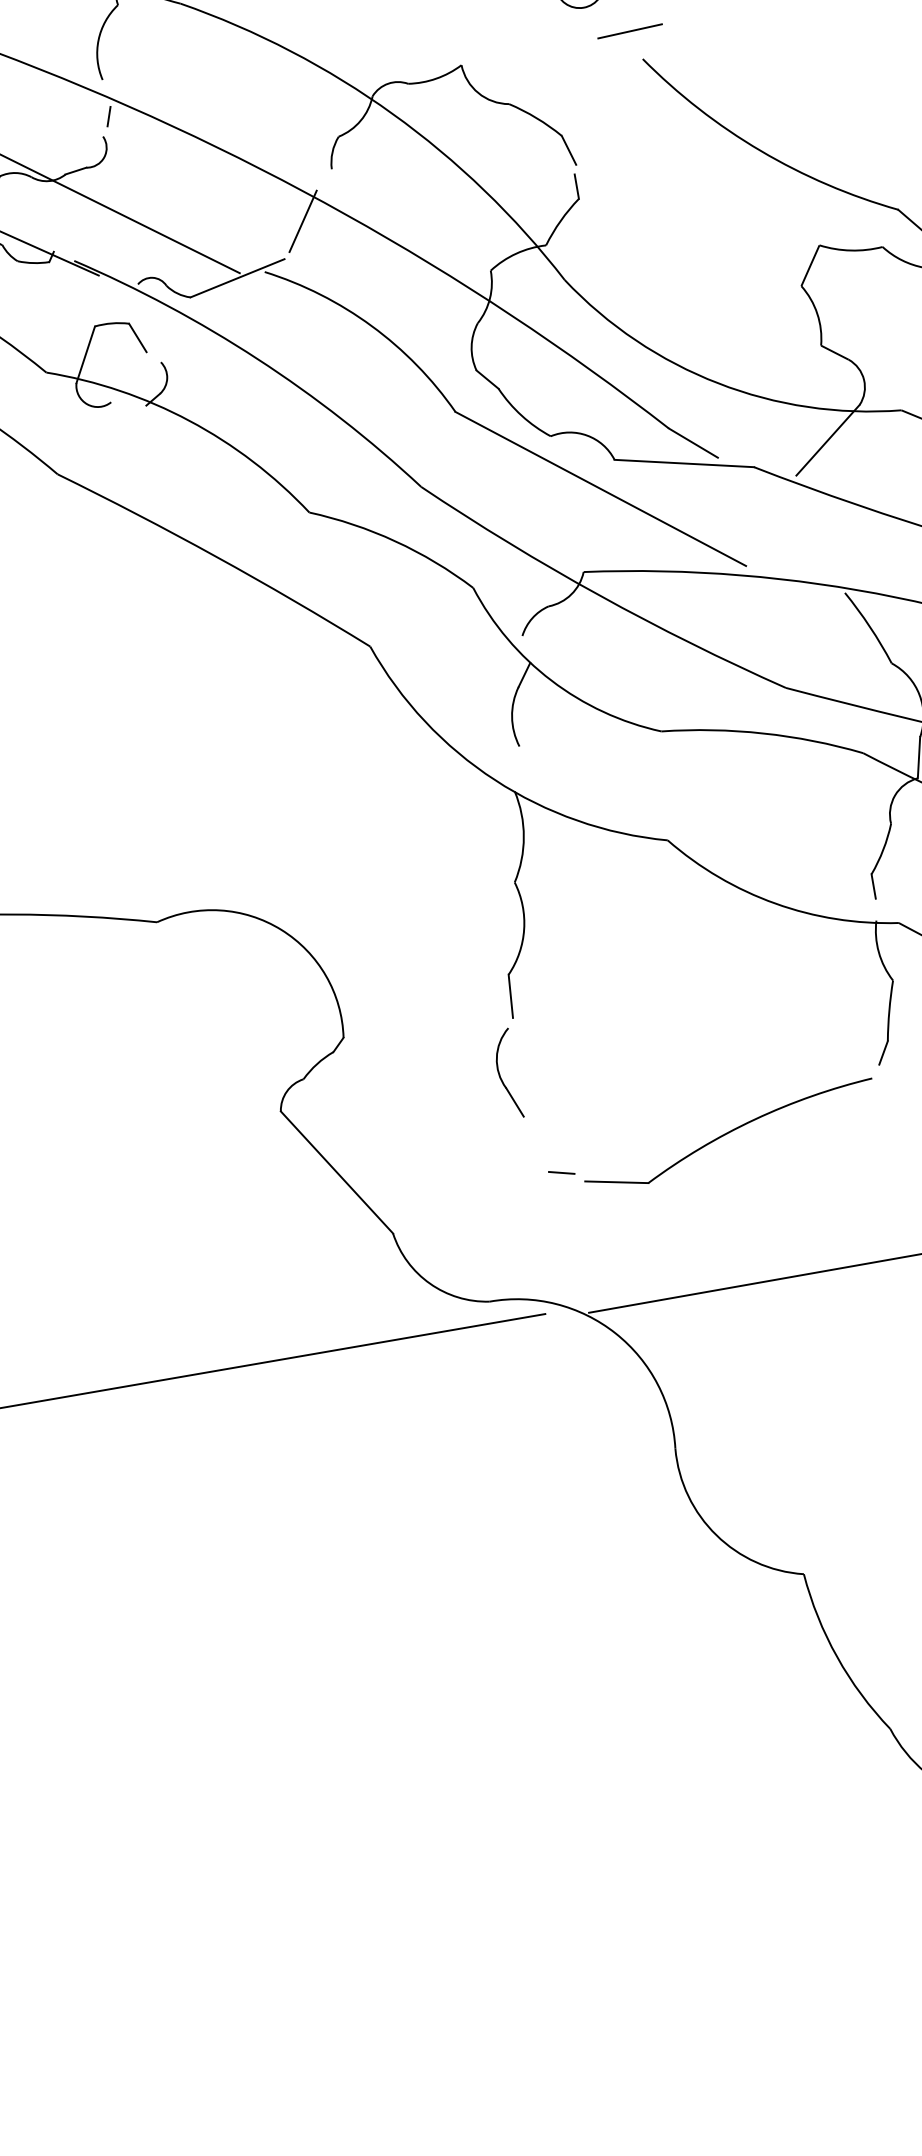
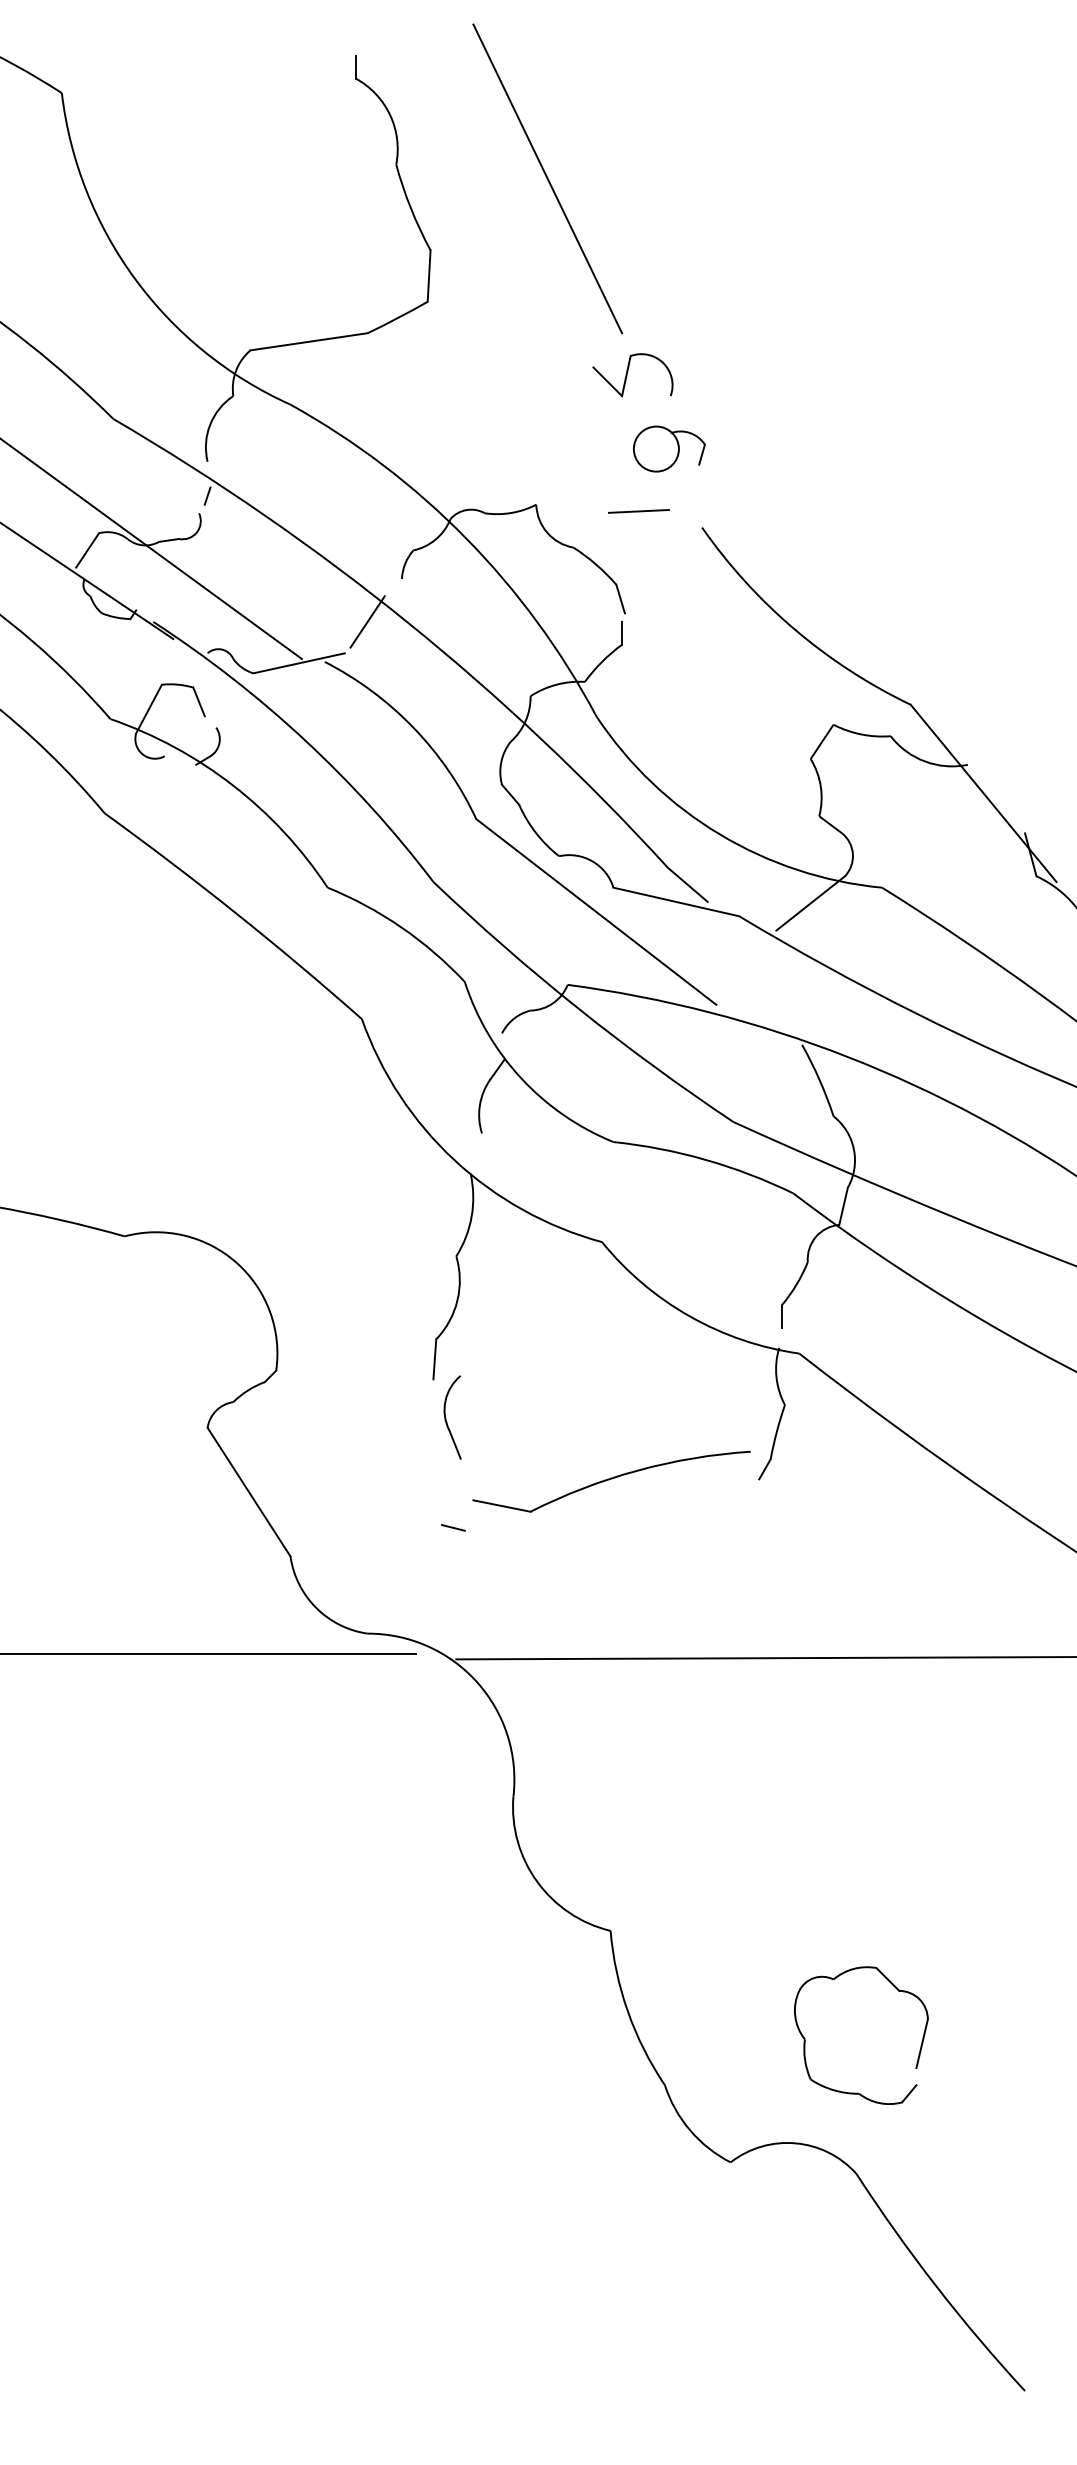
line: (629, 31) -> (638, 511), moved
part: (507, 1074) -> (452, 1417), moved
part: (729, 1135) -> (611, 1481), moved

